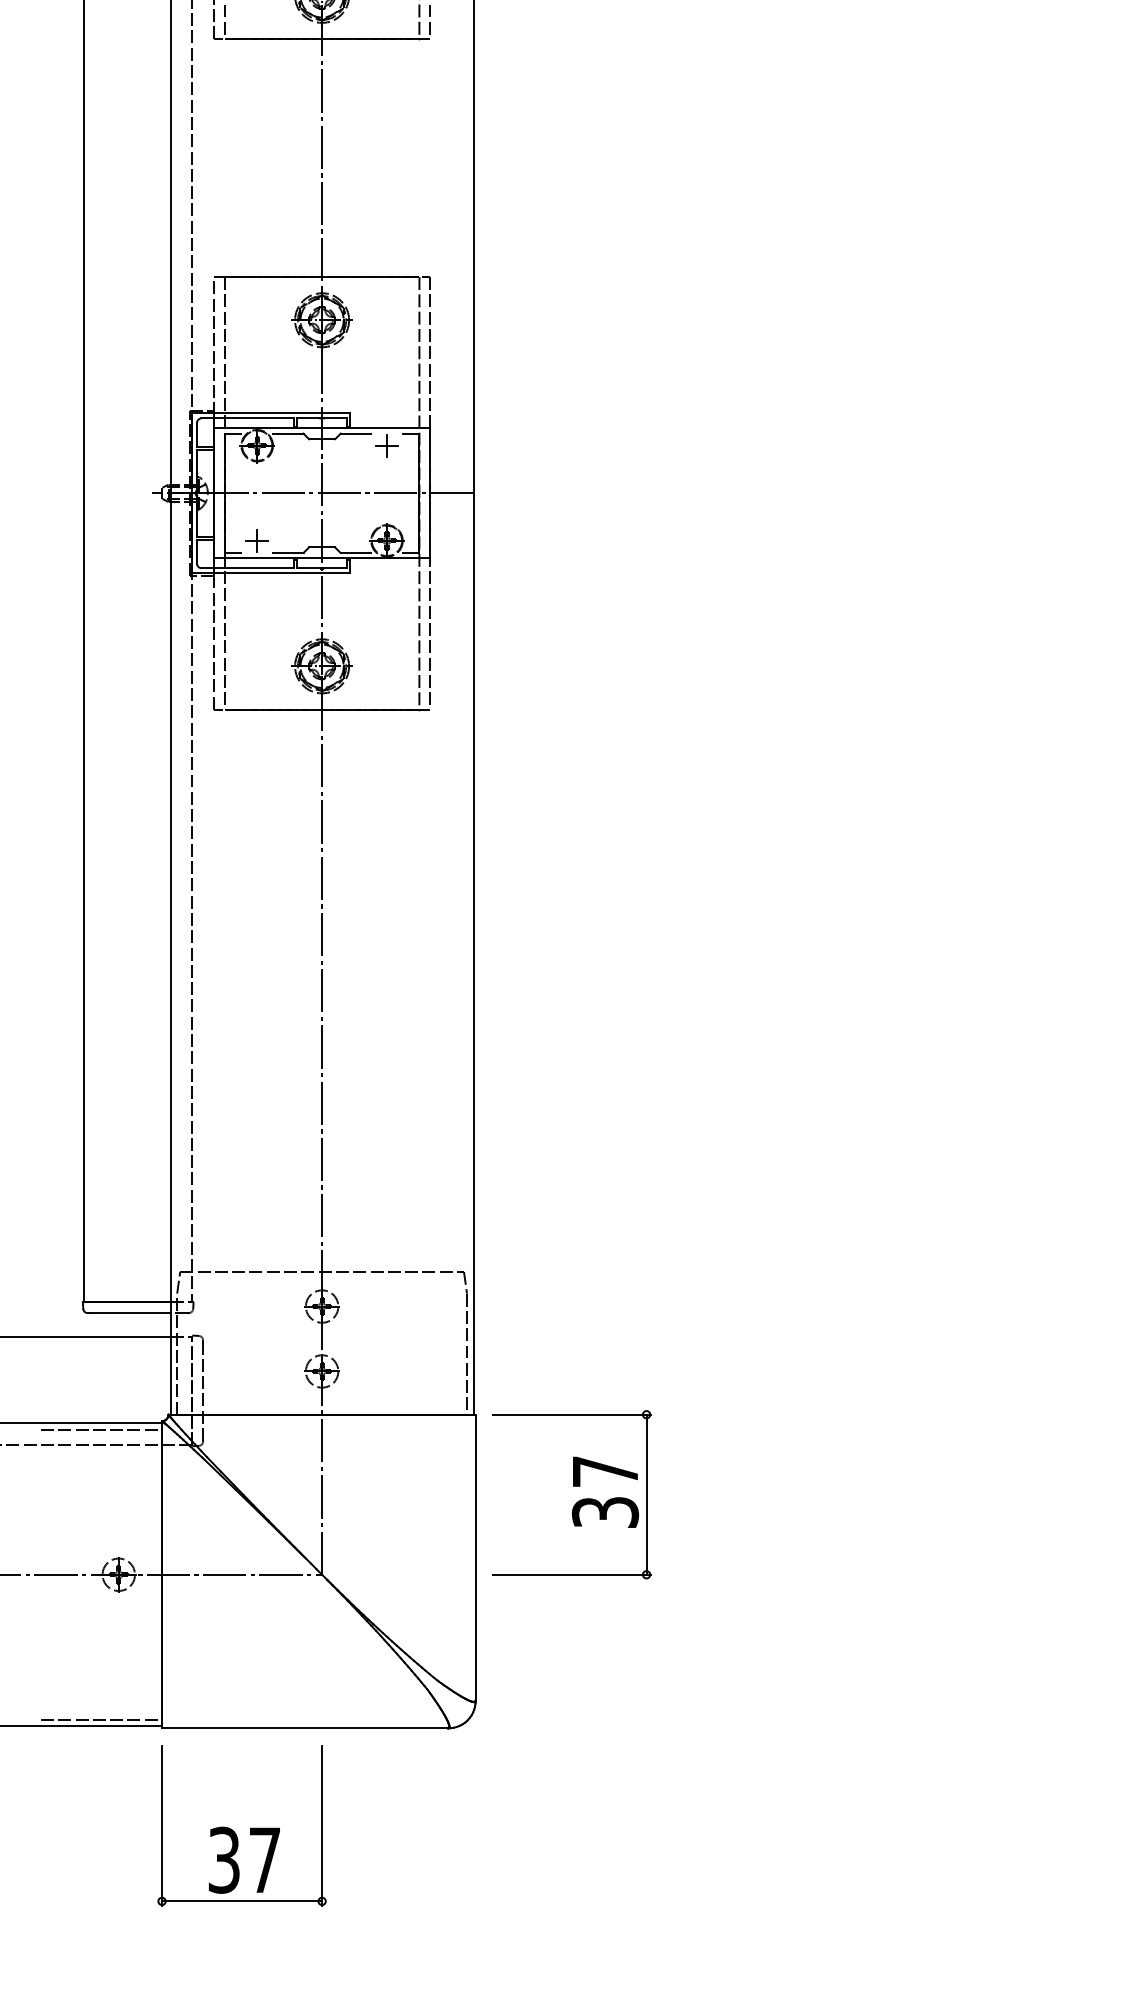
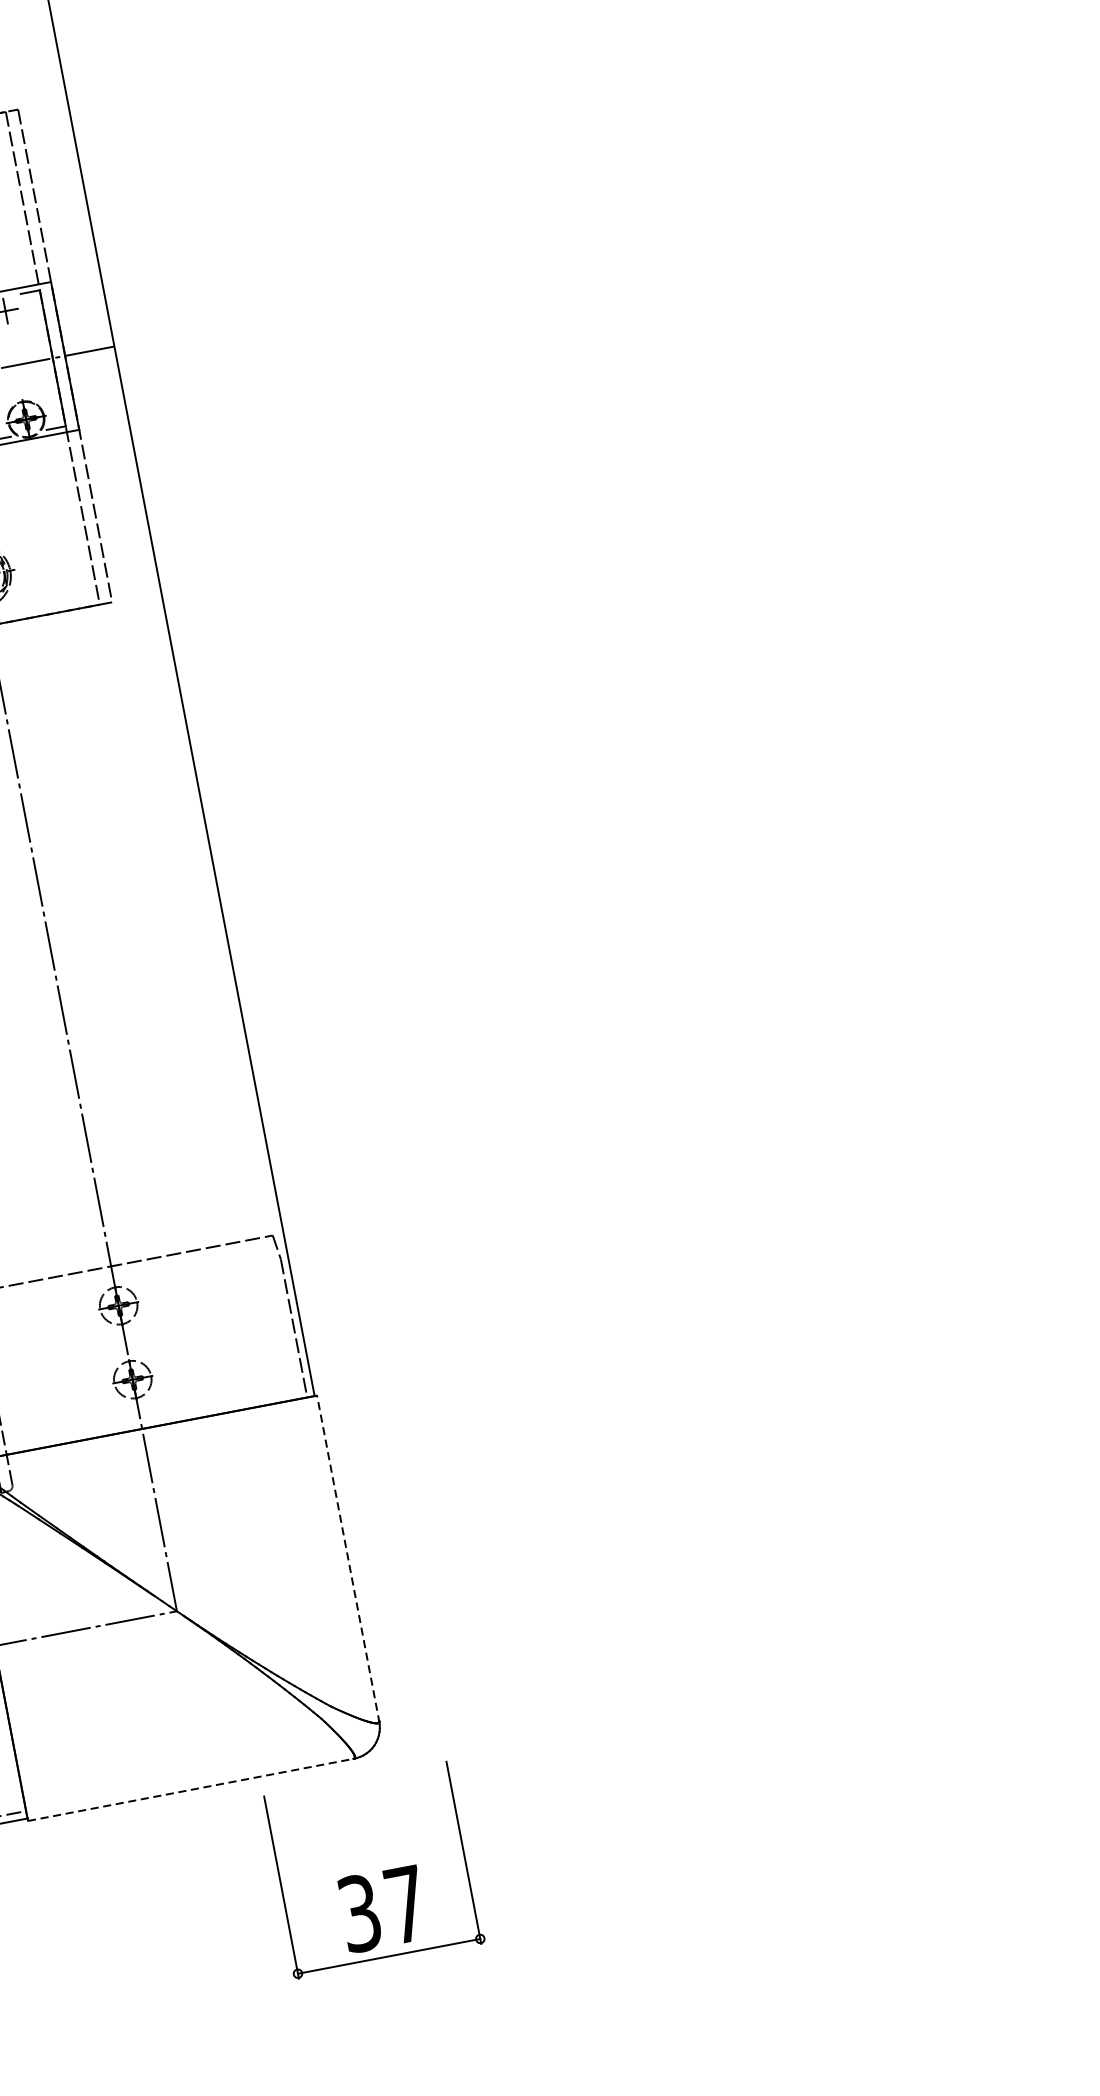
part: (573, 1486) -> (444, 1456), removed
line: (475, 1558) -> (348, 1559), solid -> dashed
line: (305, 1728) -> (191, 1789), solid -> dashed
part: (250, 1827) -> (382, 1870), moved

